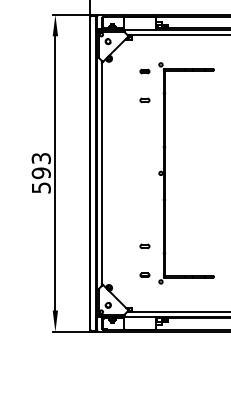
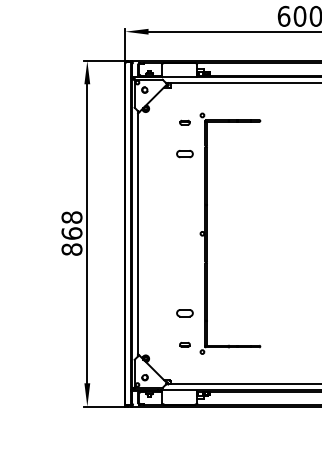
part: (144, 100) -> (184, 154), size x1.6
text: (40, 173) -> (71, 233), 593 -> 868
part: (144, 246) -> (184, 313), size x1.6

